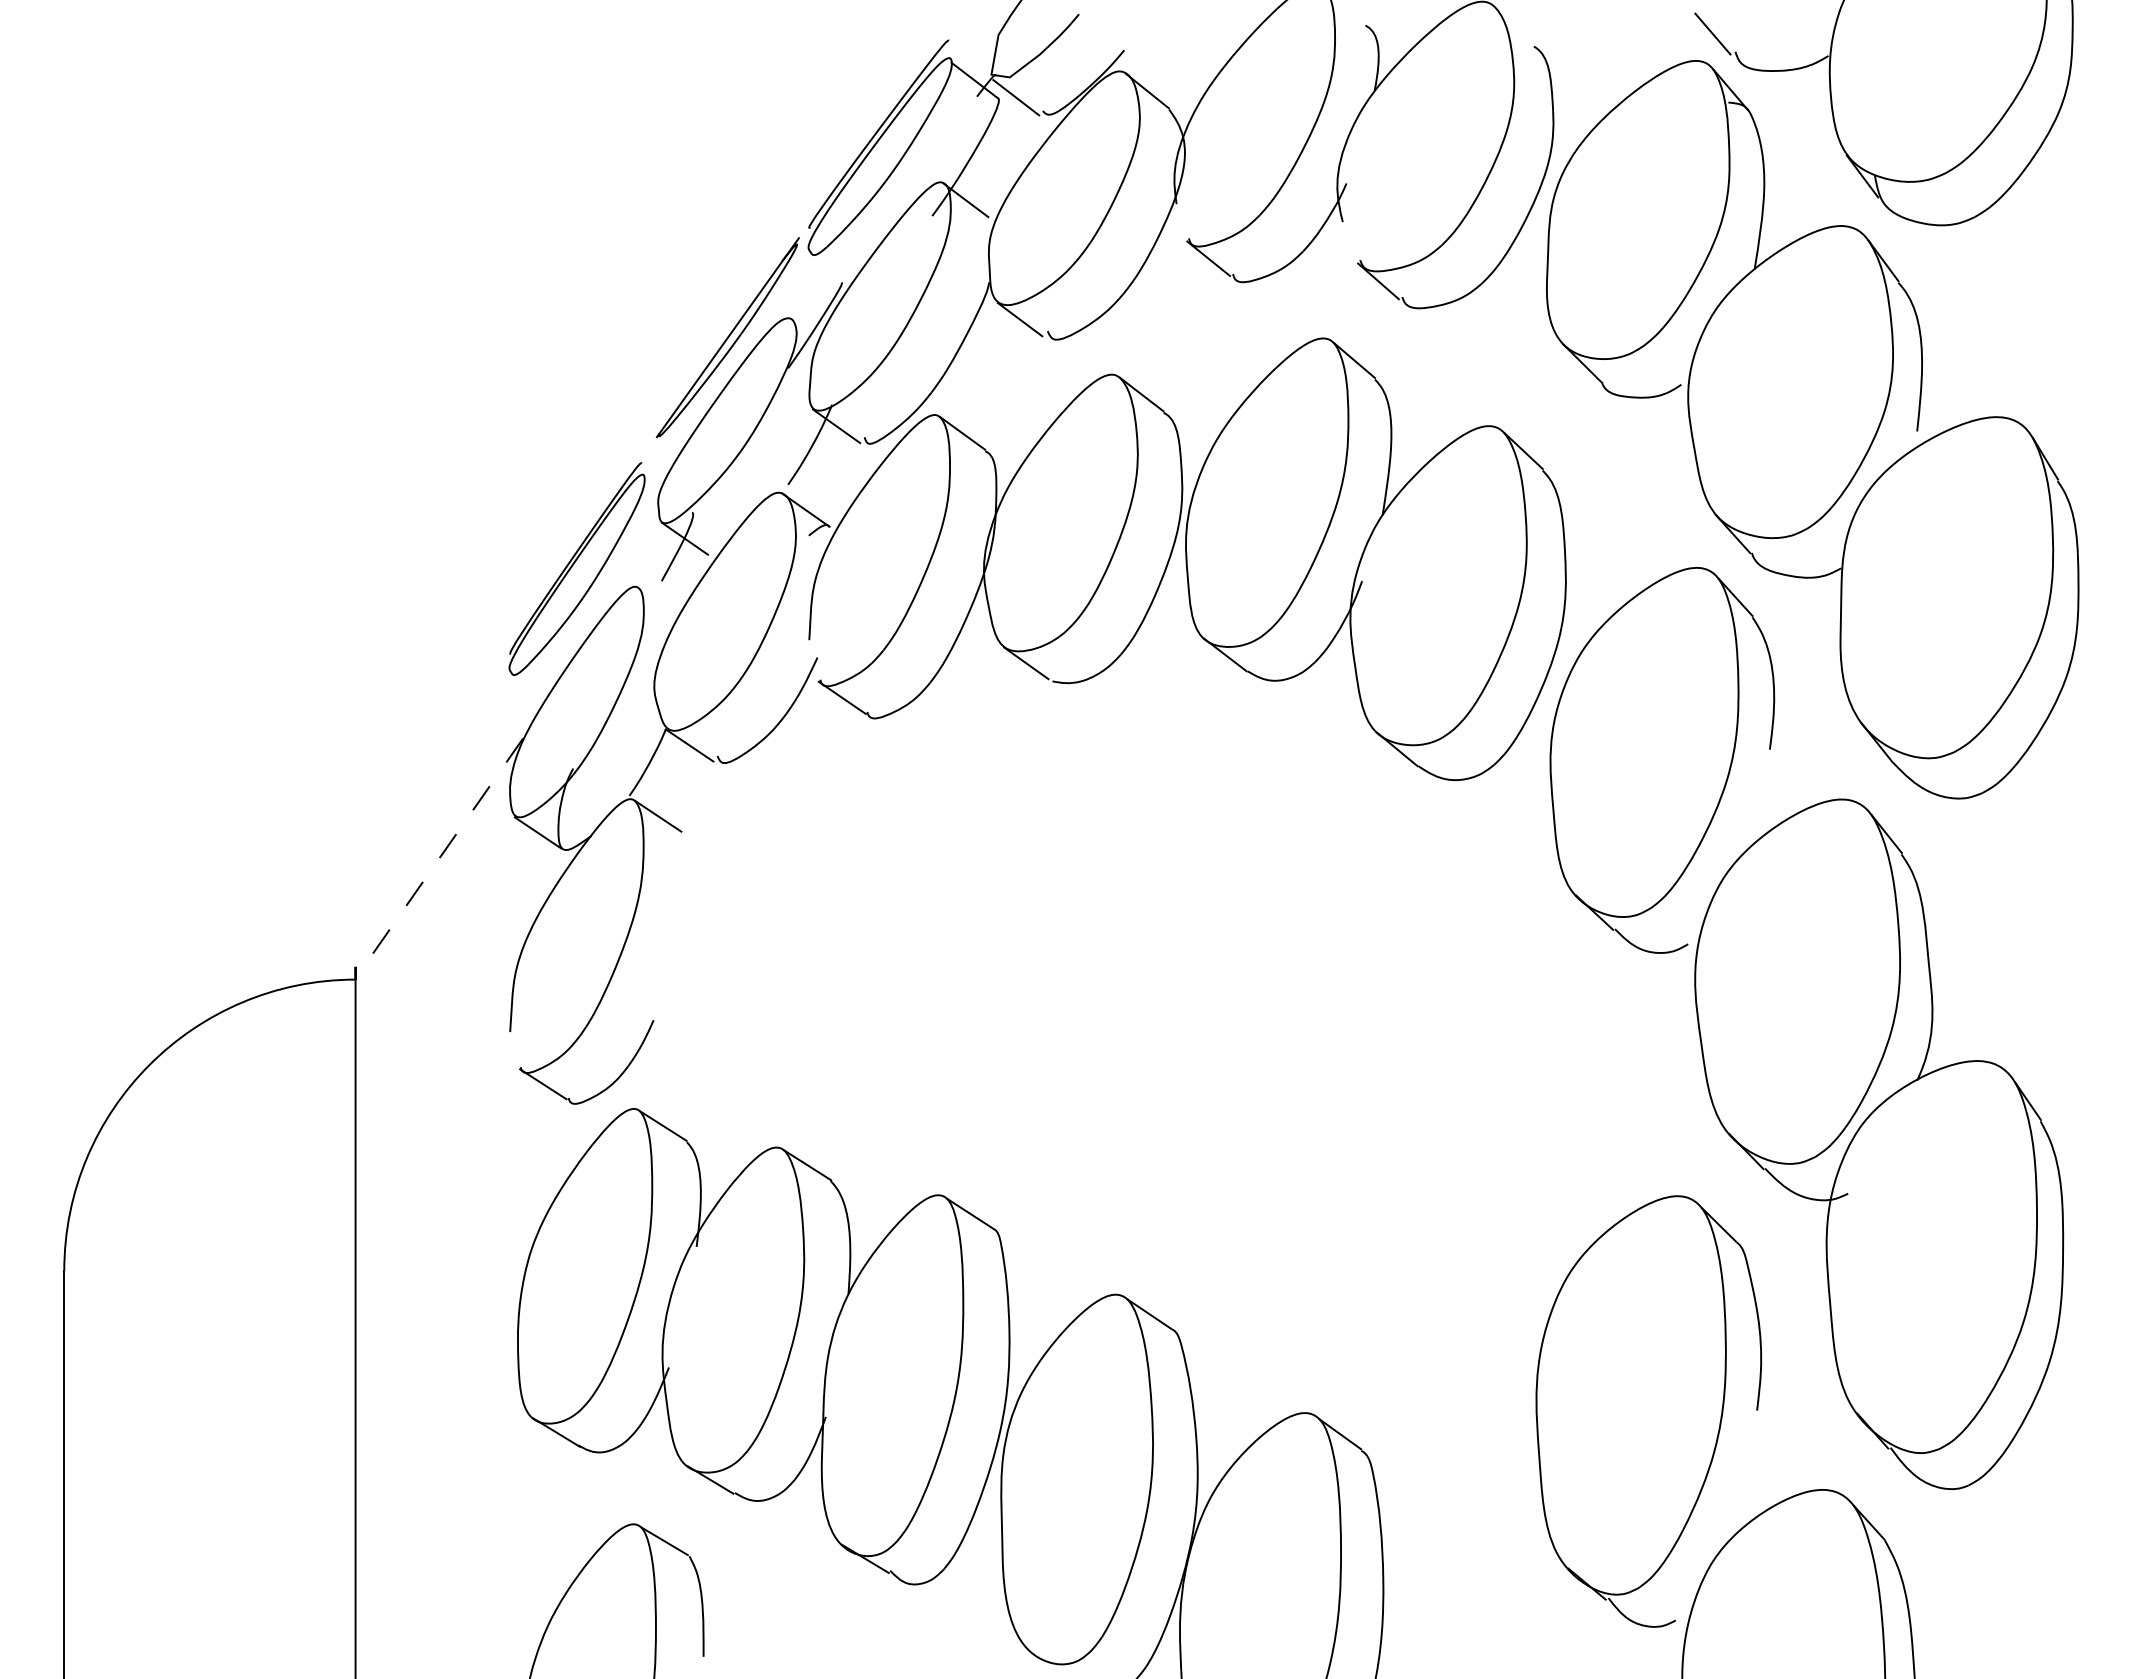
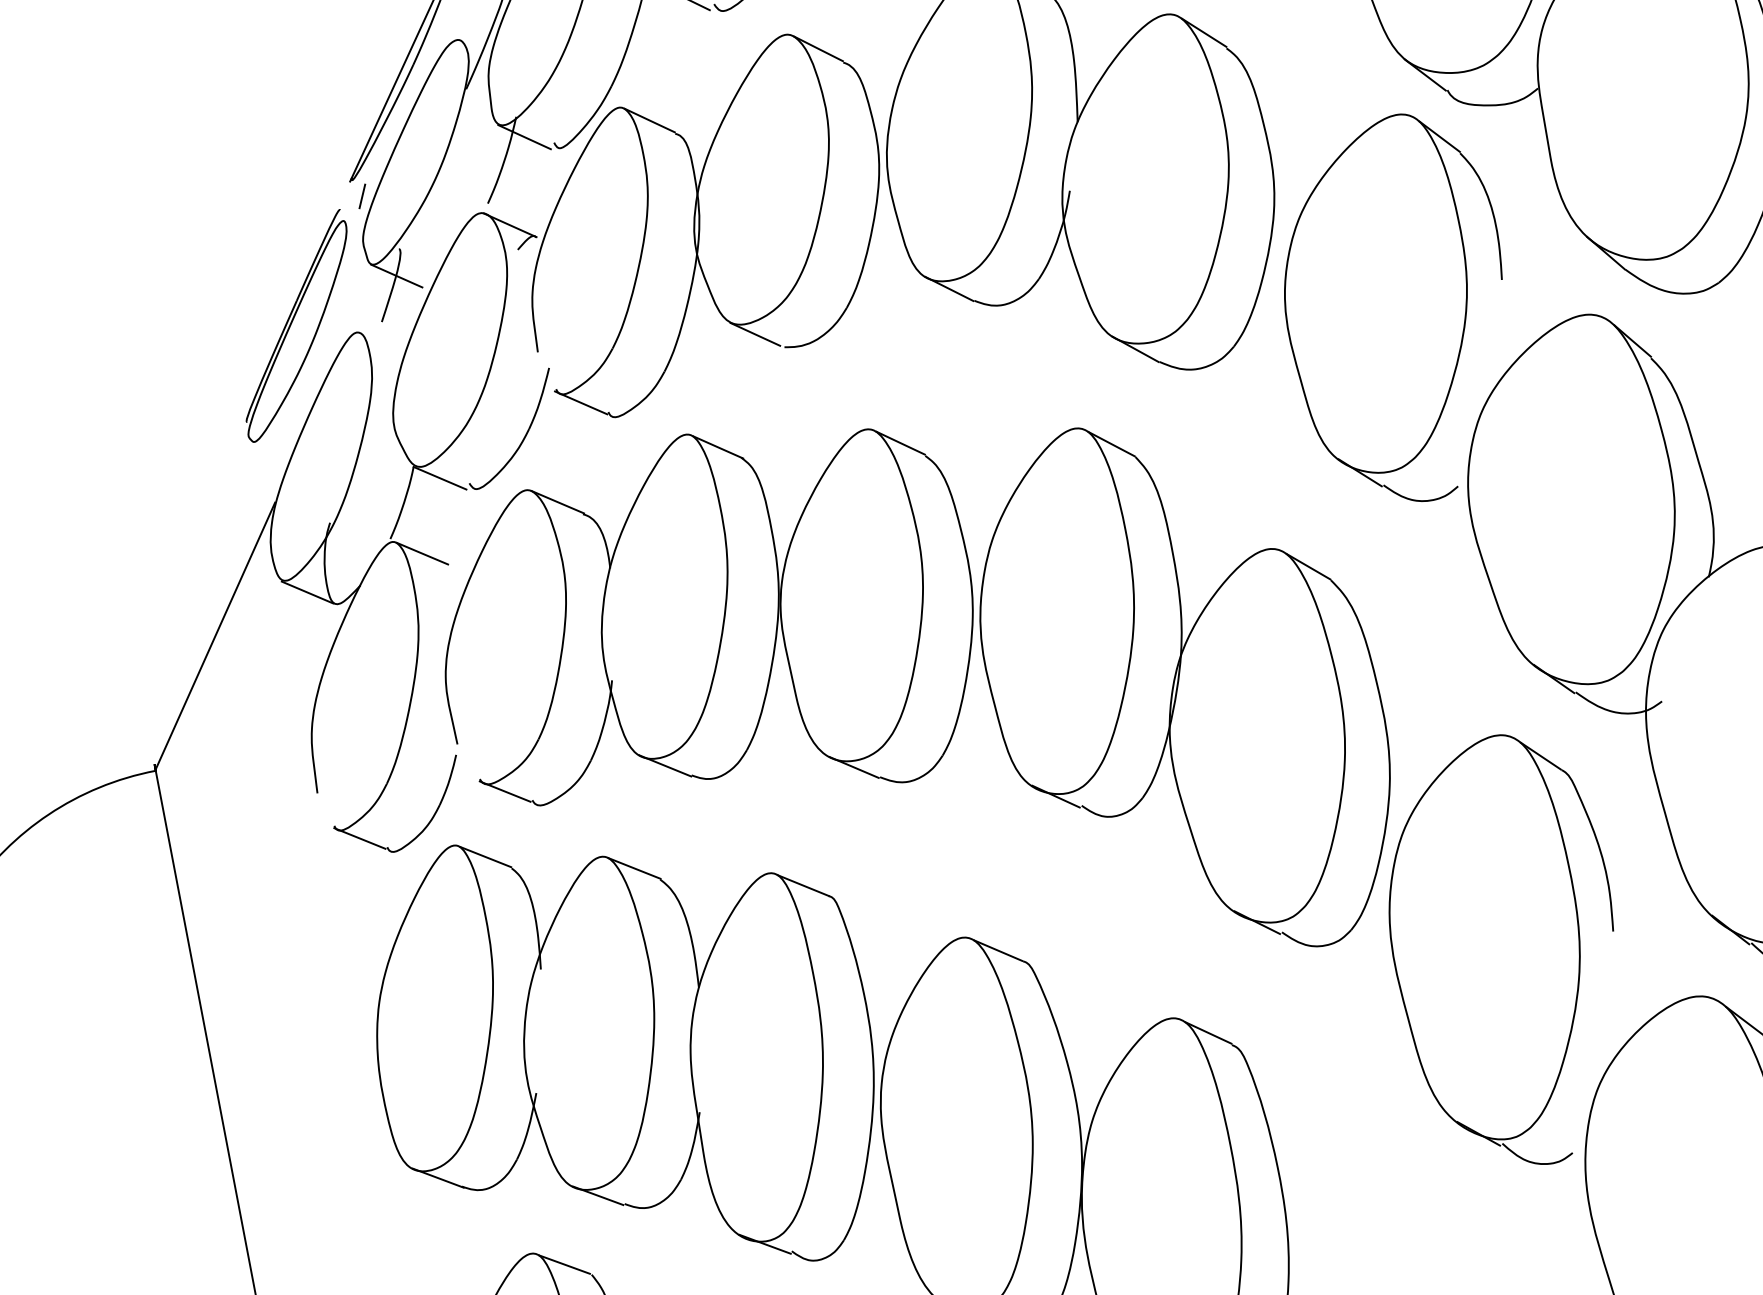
line: (666, 454) -> (362, 196), added
line: (439, 858) -> (215, 636), dashed -> solid
part: (1113, 1059) -> (915, 707), added

